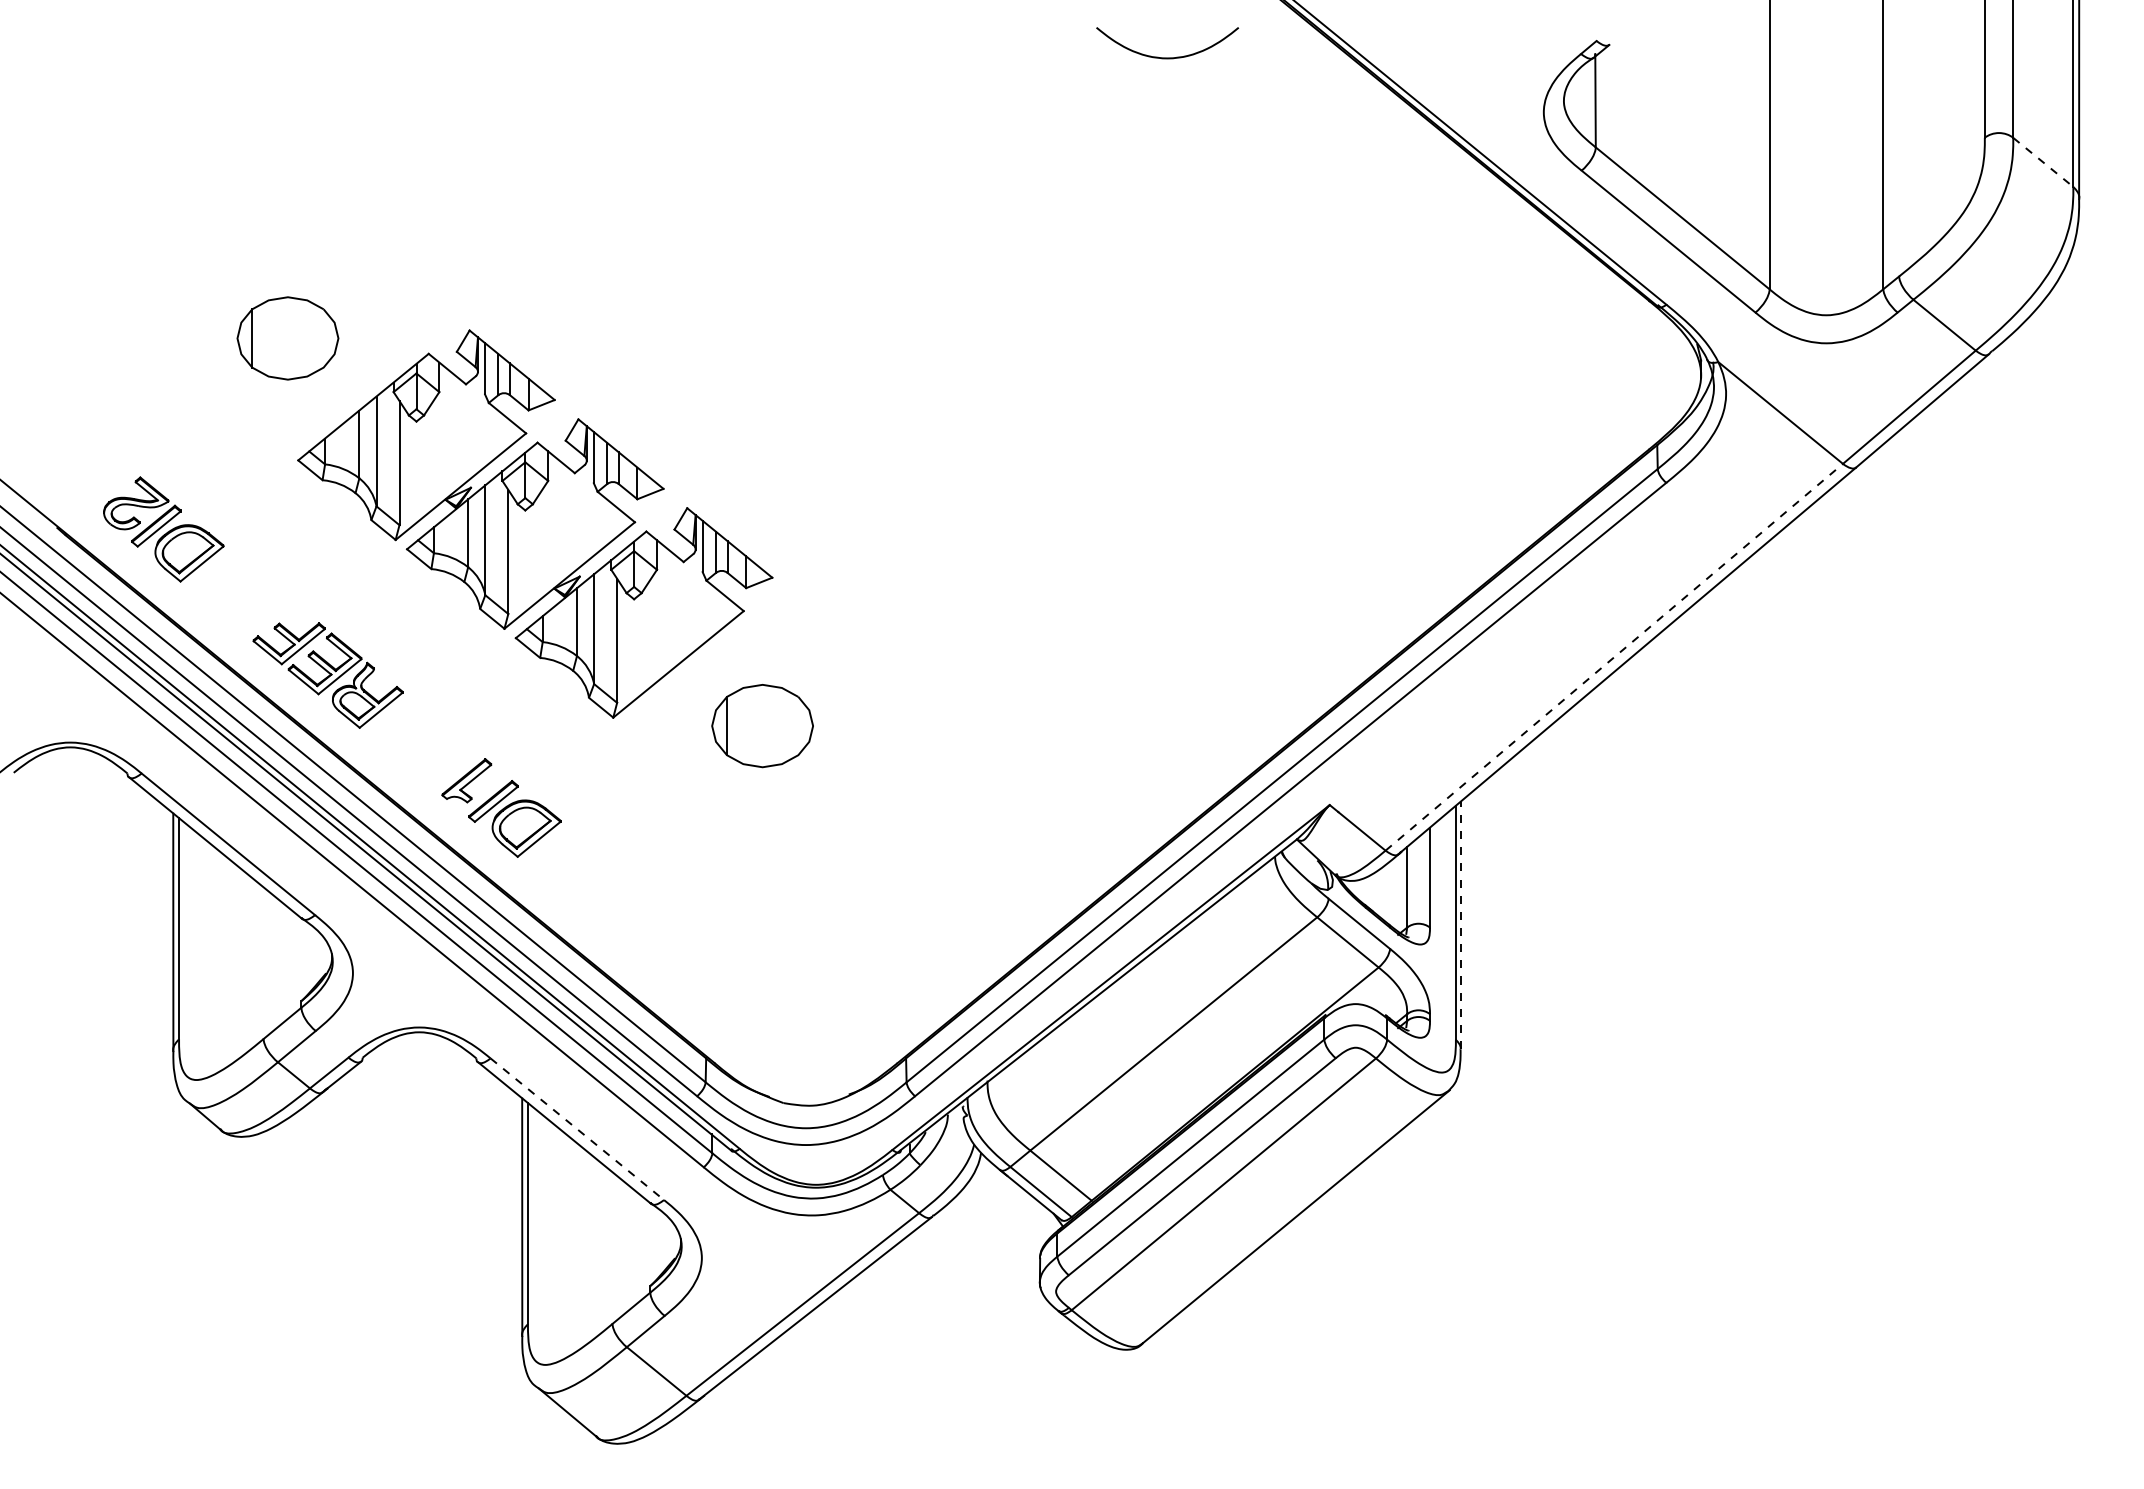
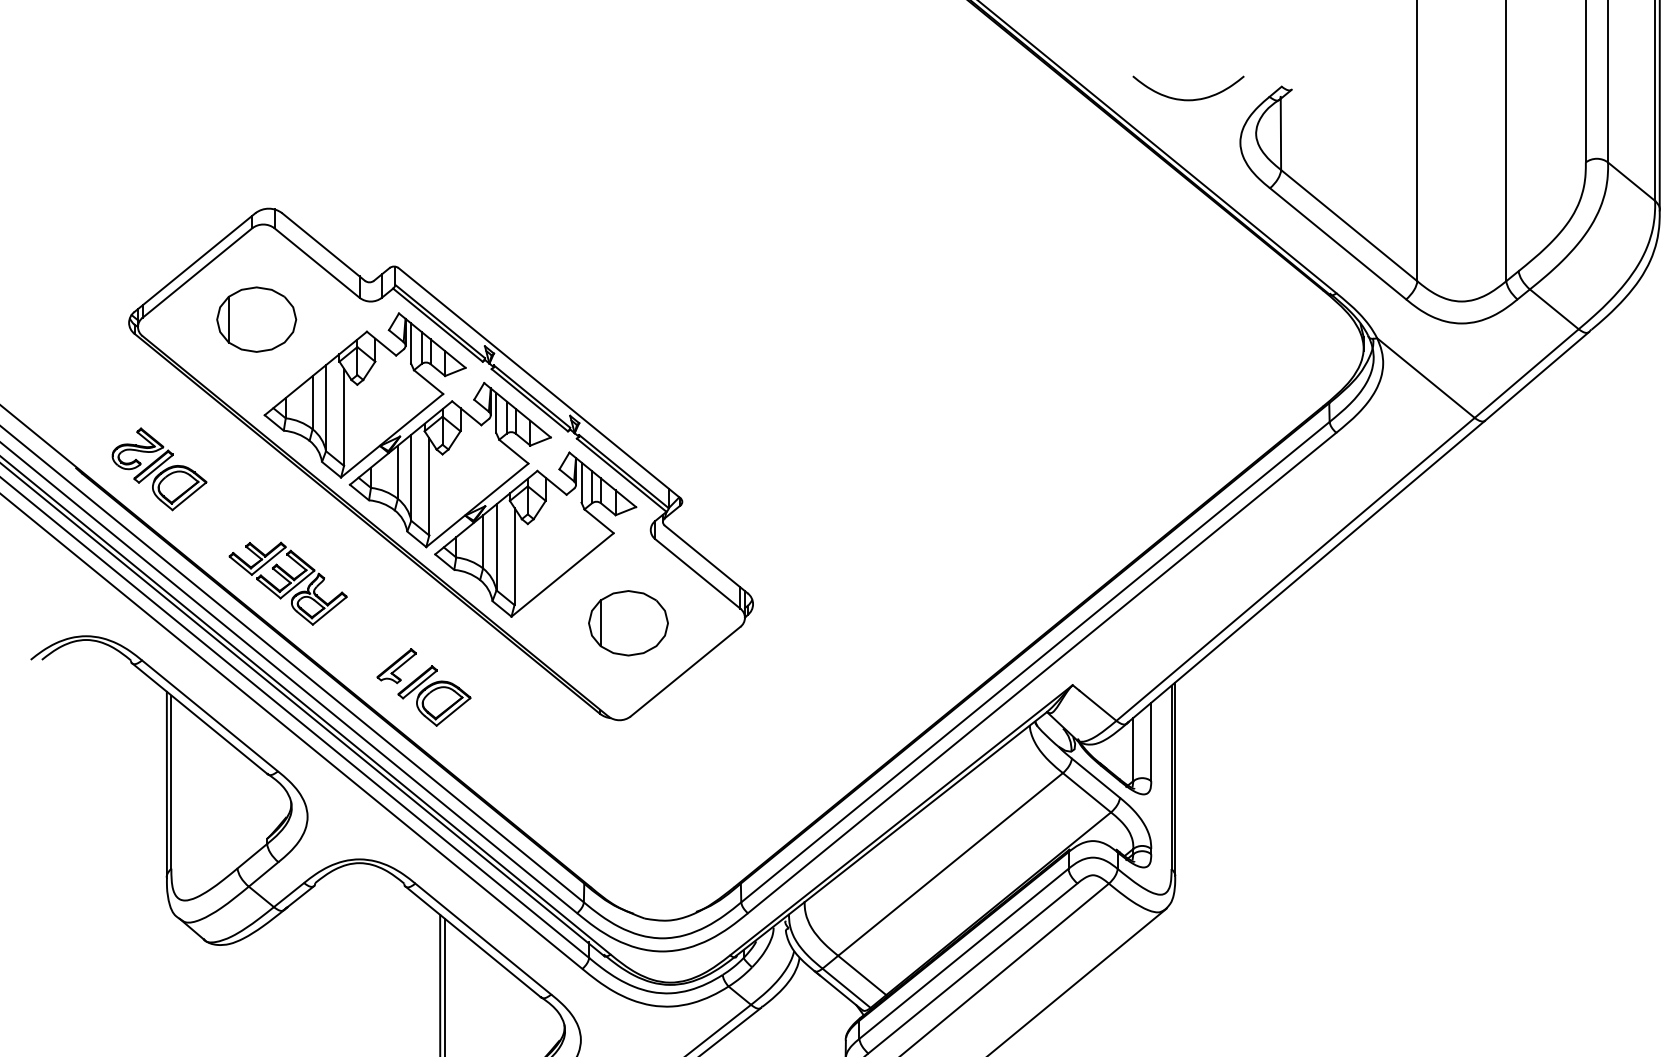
curve: (1167, 57) -> (1188, 99), moved
line: (2043, 162) -> (1631, 181), dashed -> solid
part: (523, 522) -> (441, 463), added
line: (1614, 657) -> (1295, 569), dashed -> solid
line: (1460, 925) -> (1175, 779), dashed -> solid
line: (577, 1129) -> (483, 939), dashed -> solid

